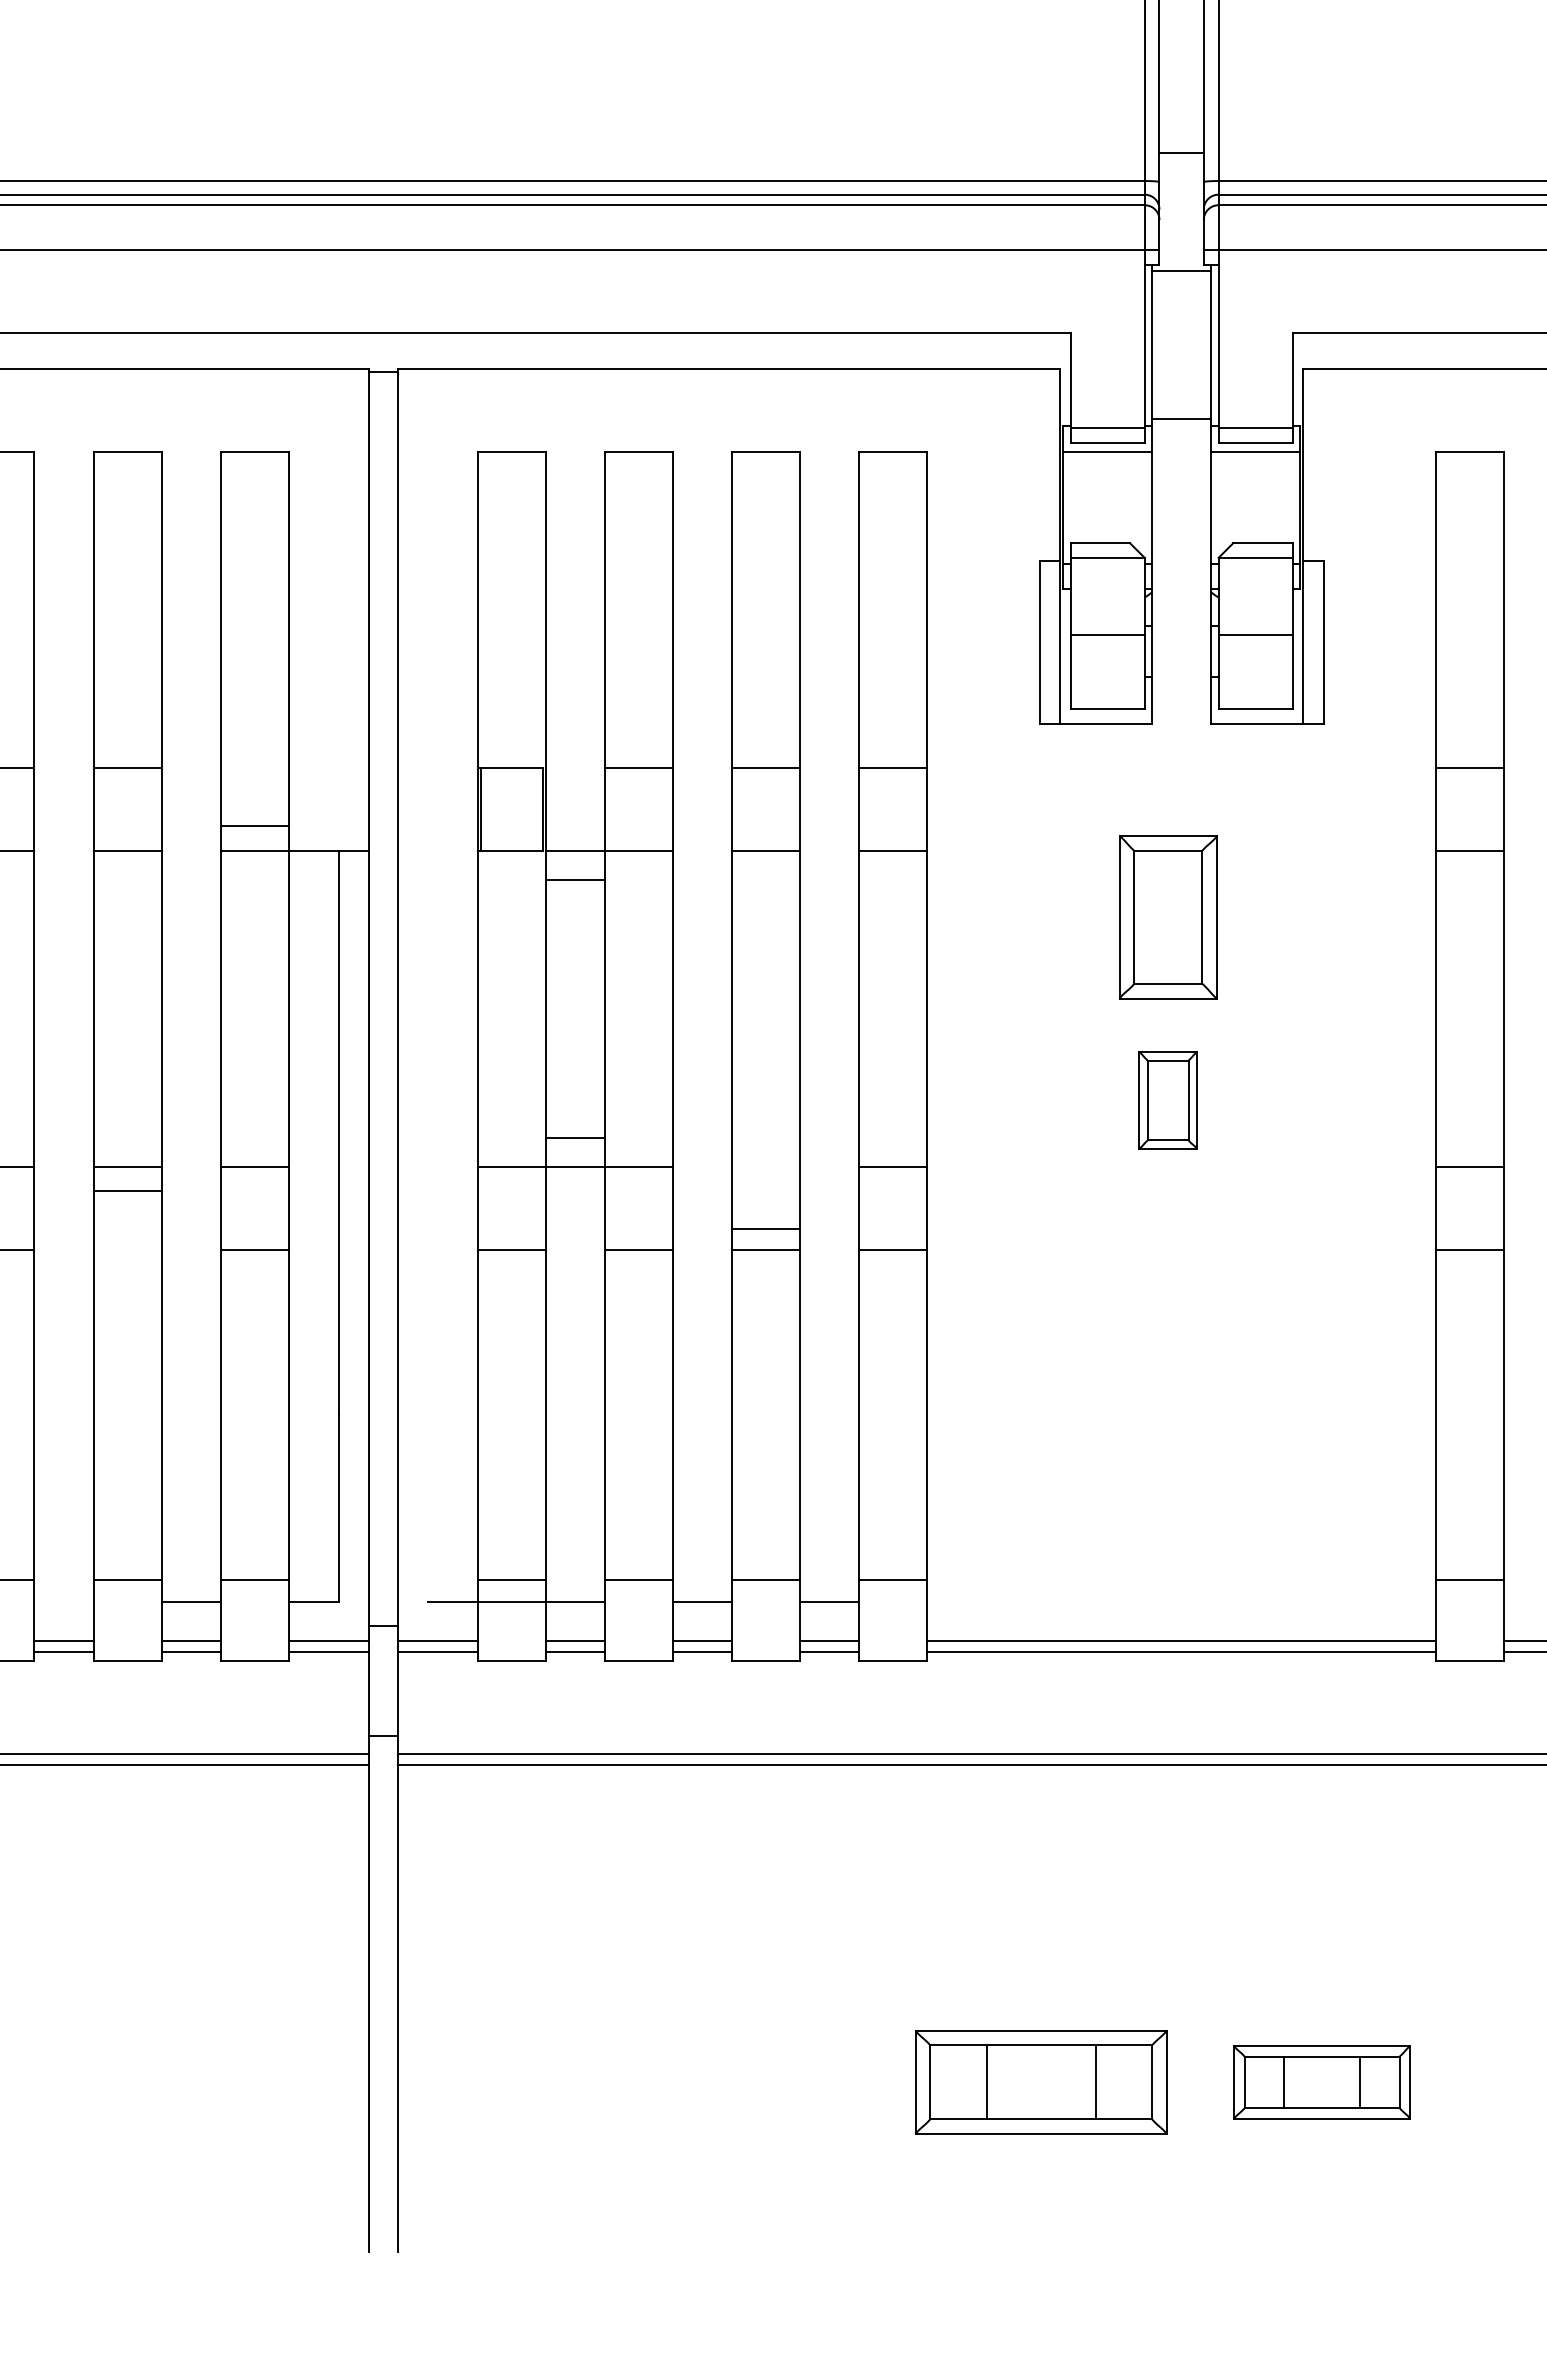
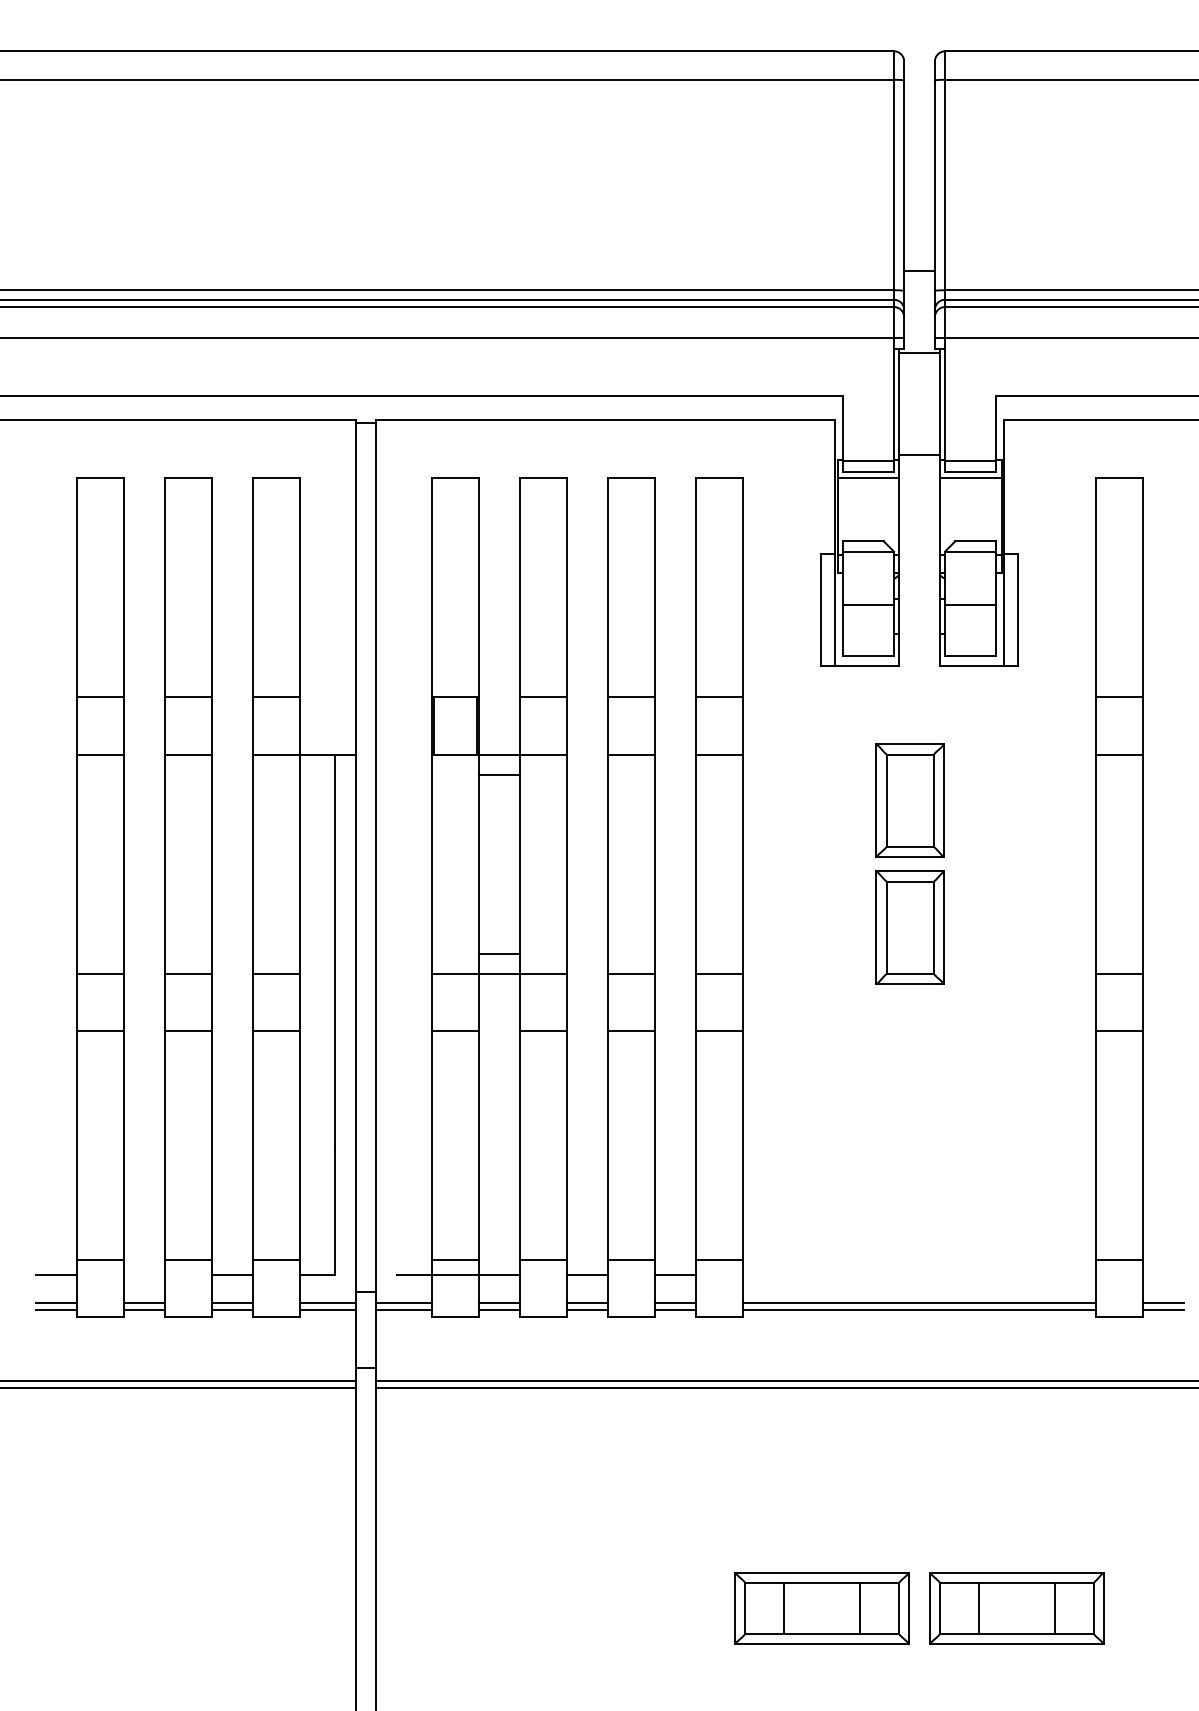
line: (254, 826) -> (276, 697), moved
part: (1167, 1100) -> (909, 927), size x1.67
line: (127, 1191) -> (188, 1031), moved
line: (766, 1228) -> (631, 973), moved
part: (1321, 2082) -> (1016, 1608), size x1.43

